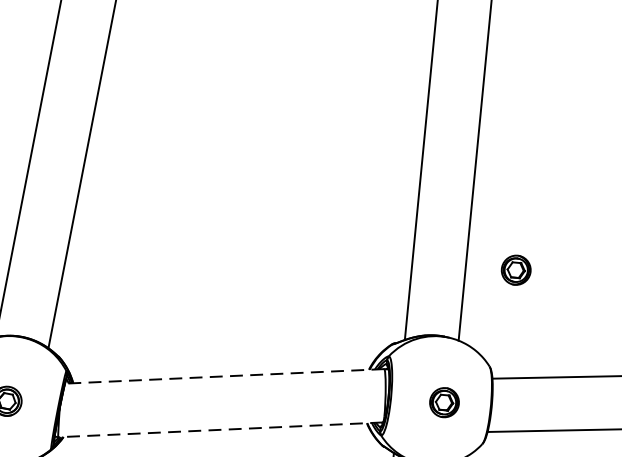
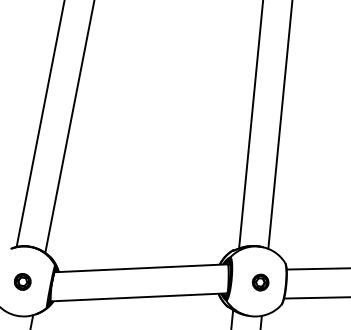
part: (515, 270) -> (299, 210), removed
line: (225, 376) -> (141, 268), dashed -> solid
line: (219, 430) -> (138, 297), dashed -> solid

